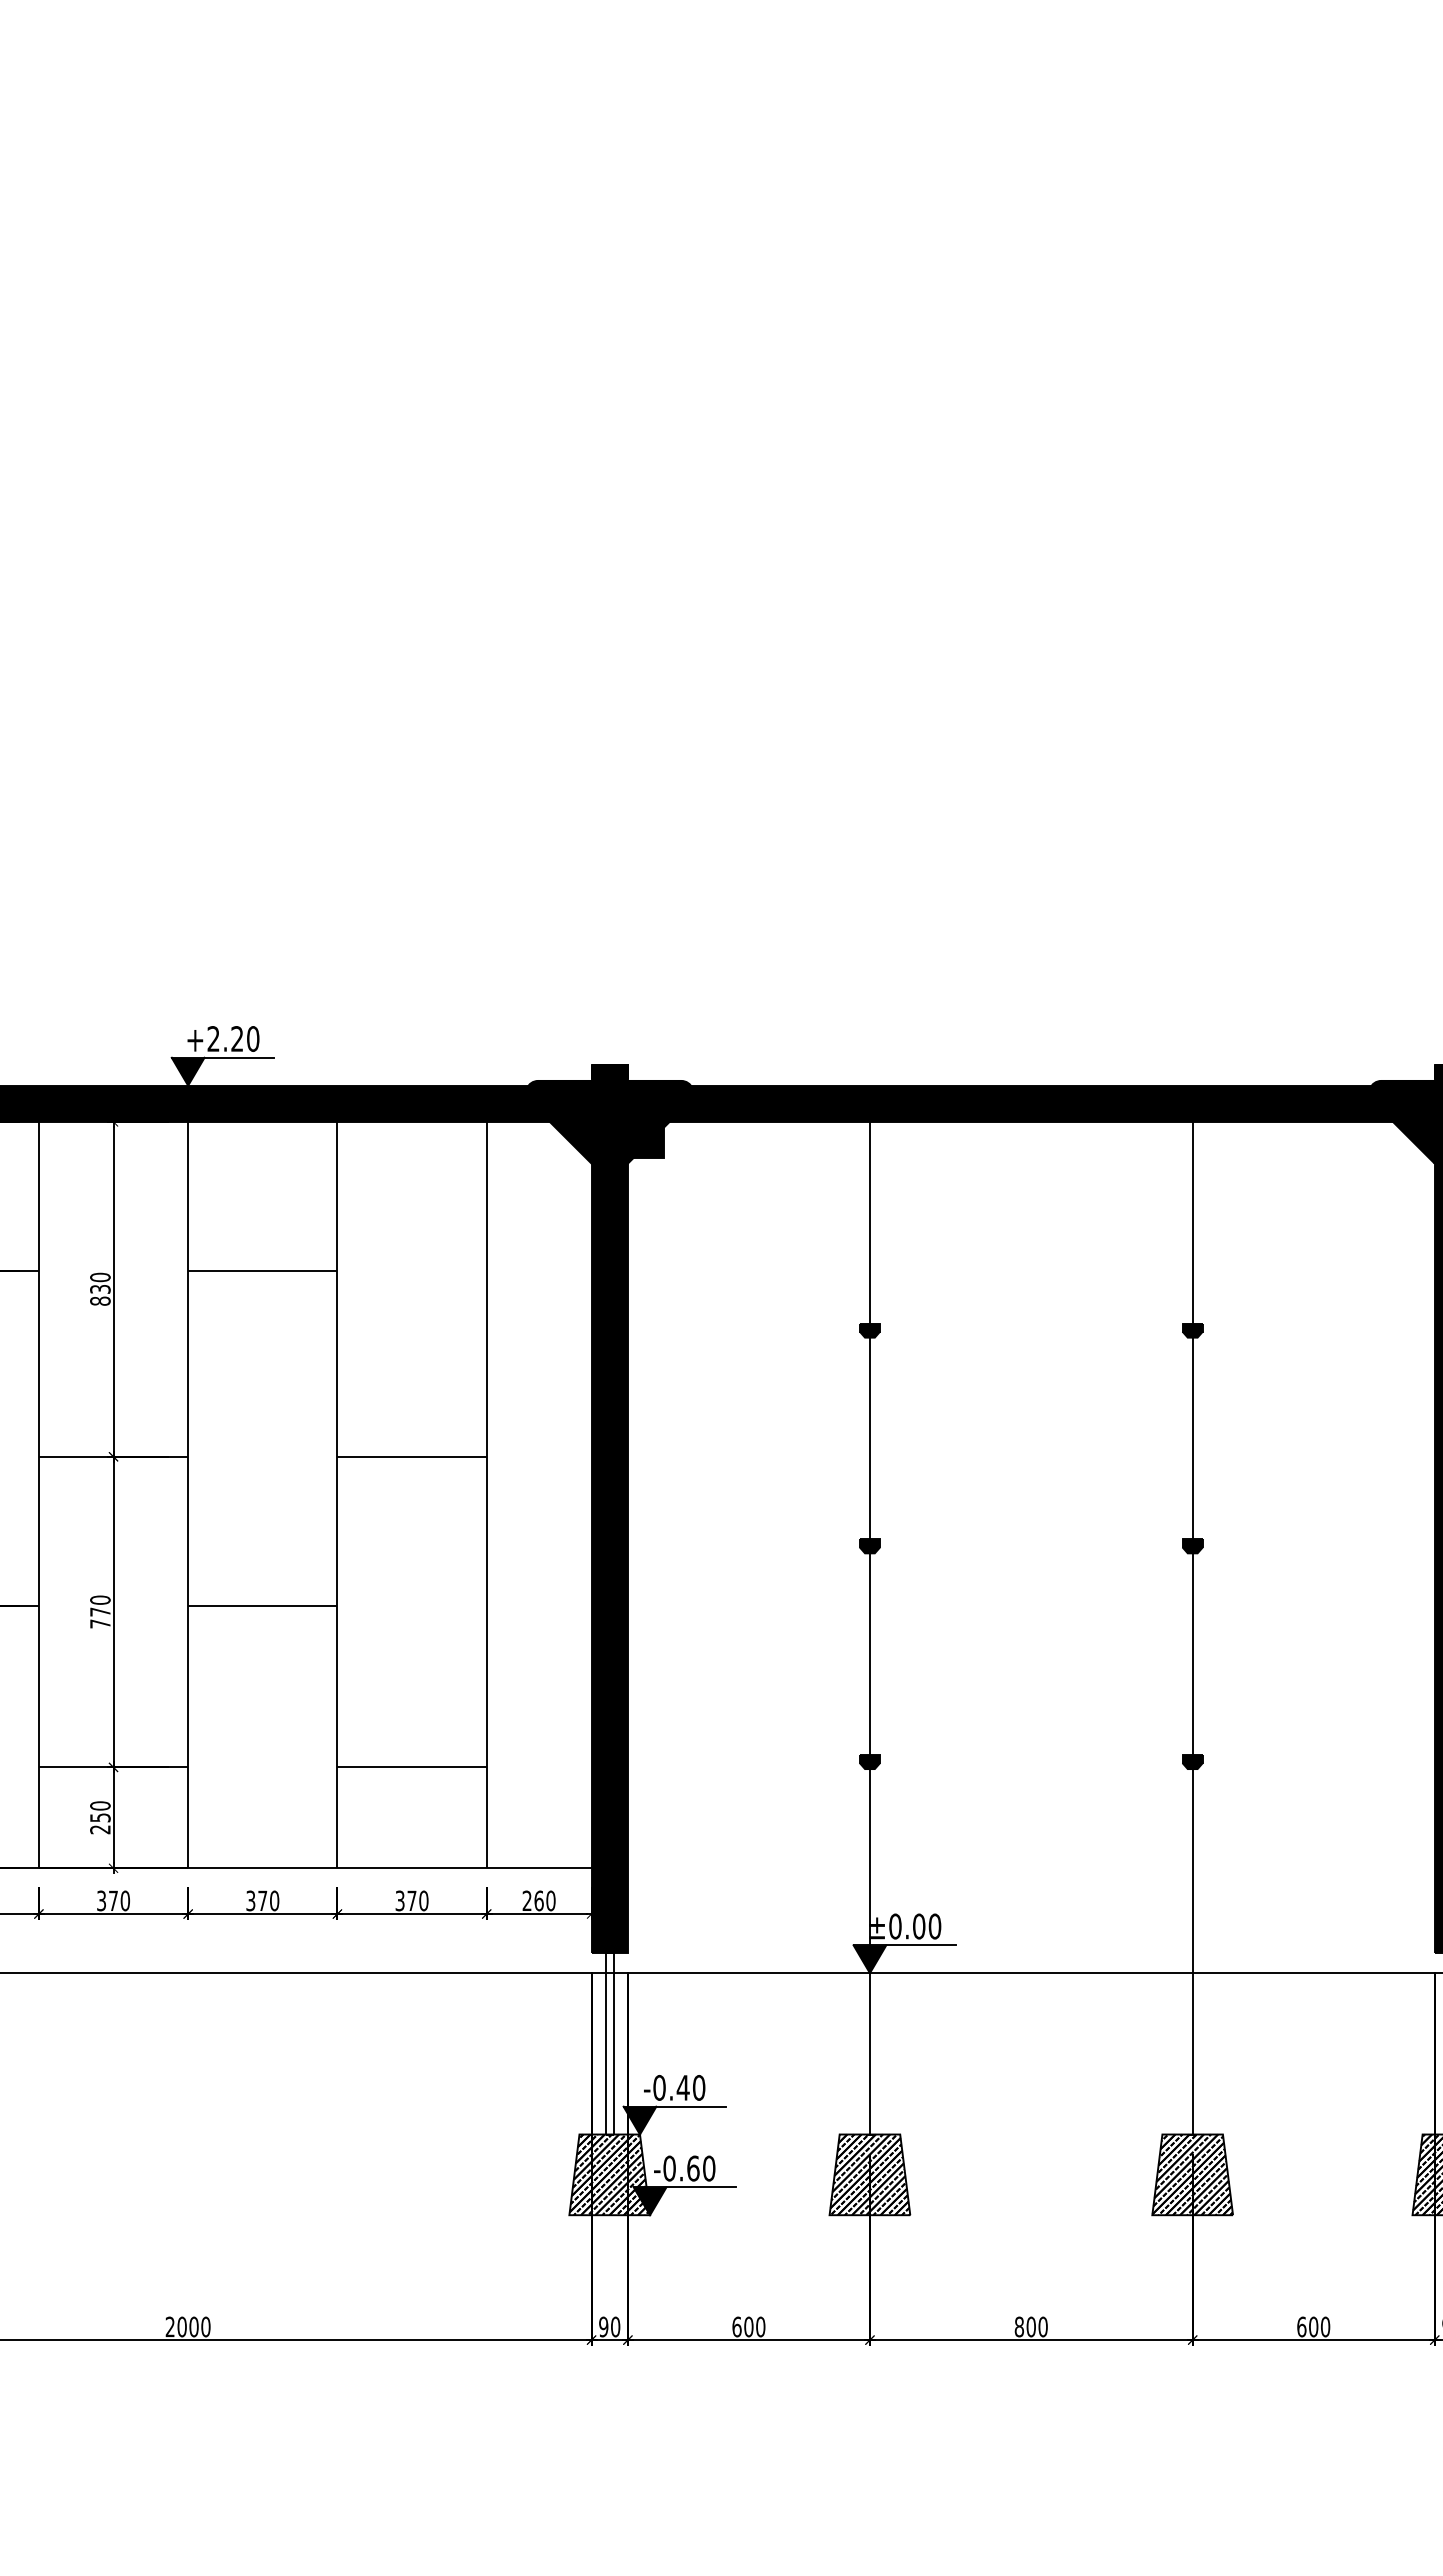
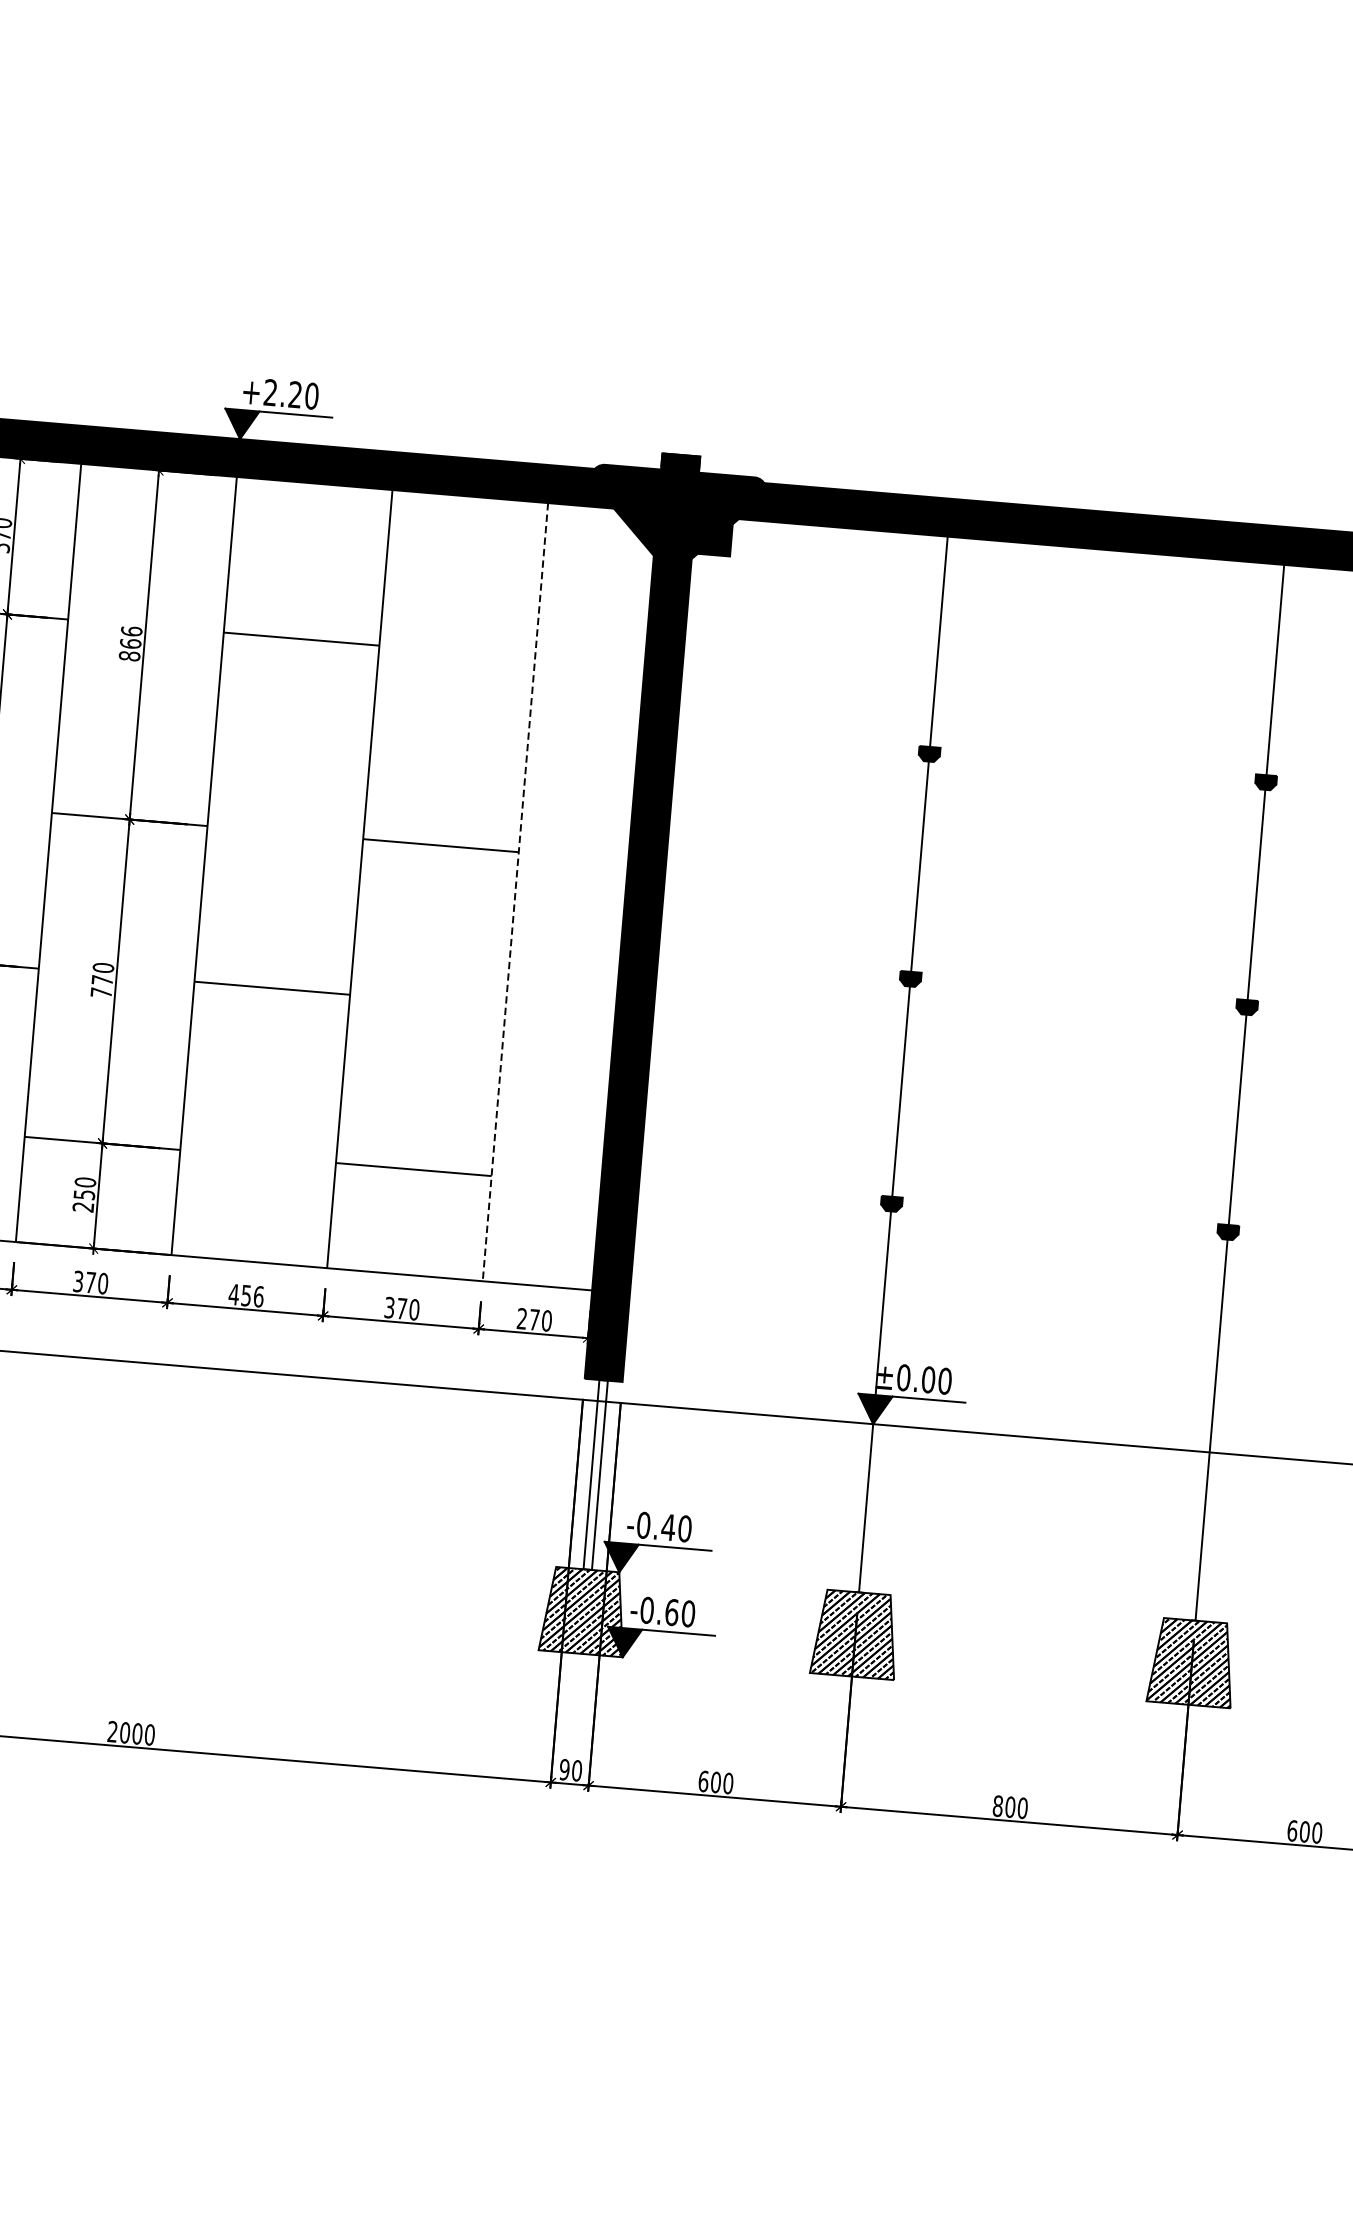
text: (100, 1282) -> (131, 636), 830 -> 866
line: (486, 1495) -> (515, 892), solid -> dashed
text: (262, 1900) -> (246, 1295), 370 -> 456
text: (538, 1900) -> (533, 1319), 260 -> 270

